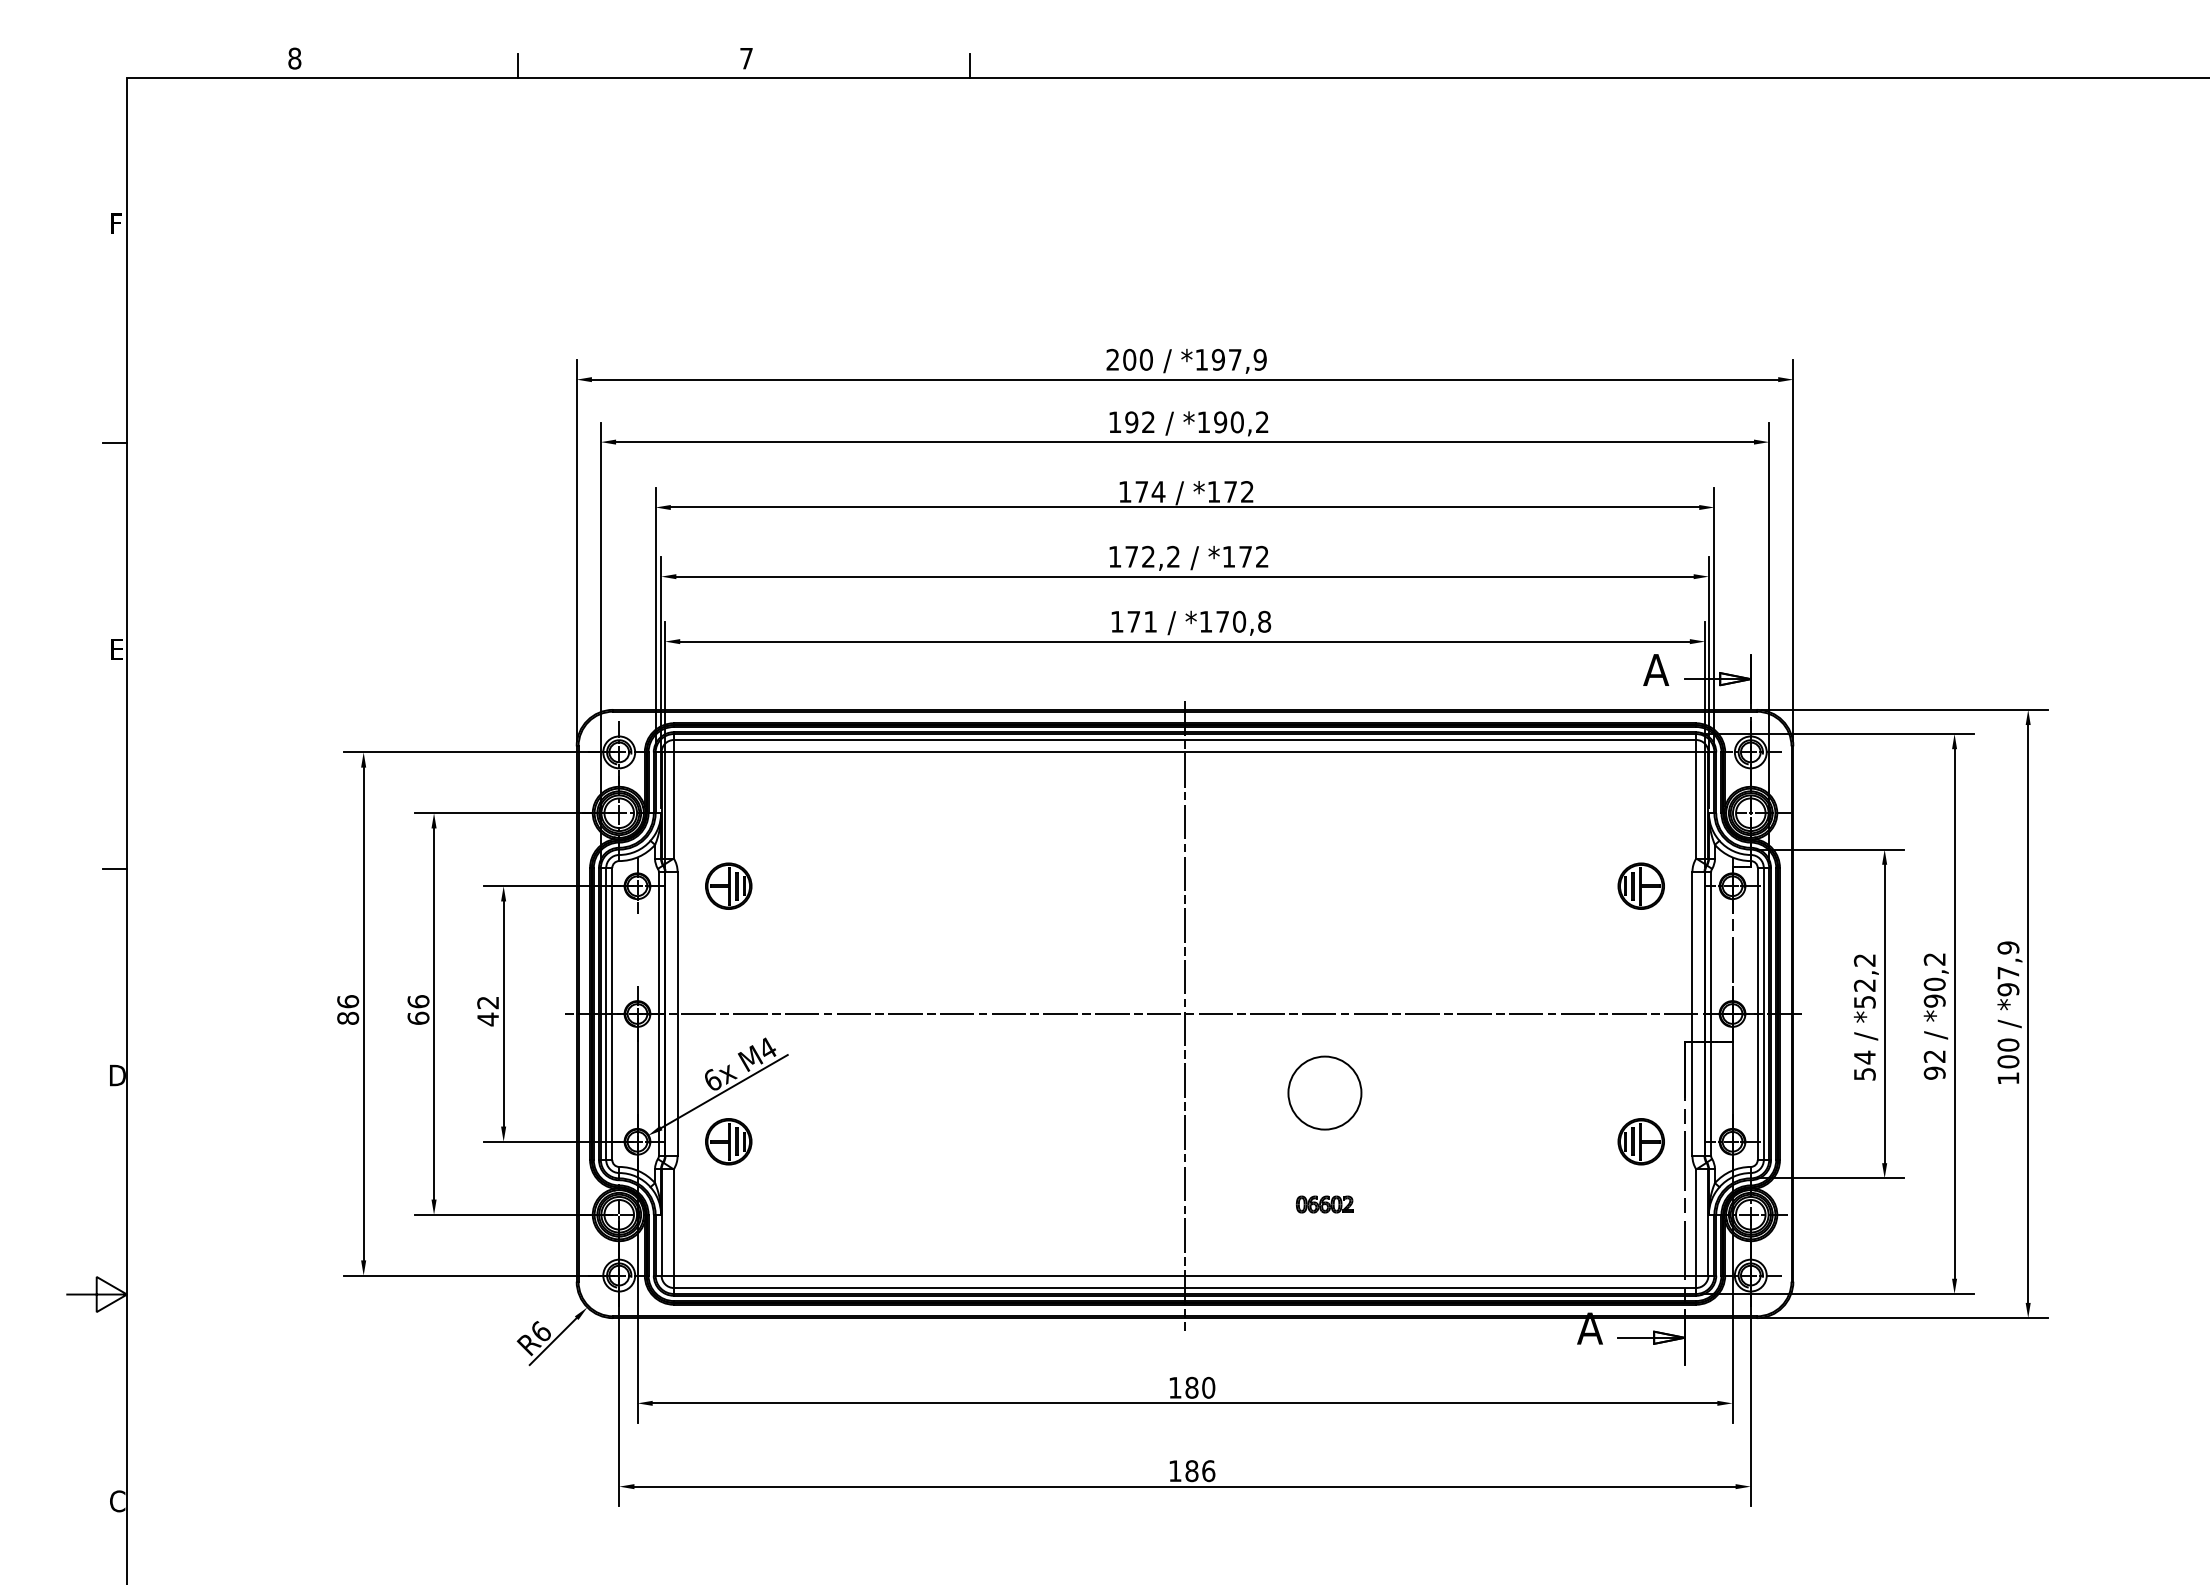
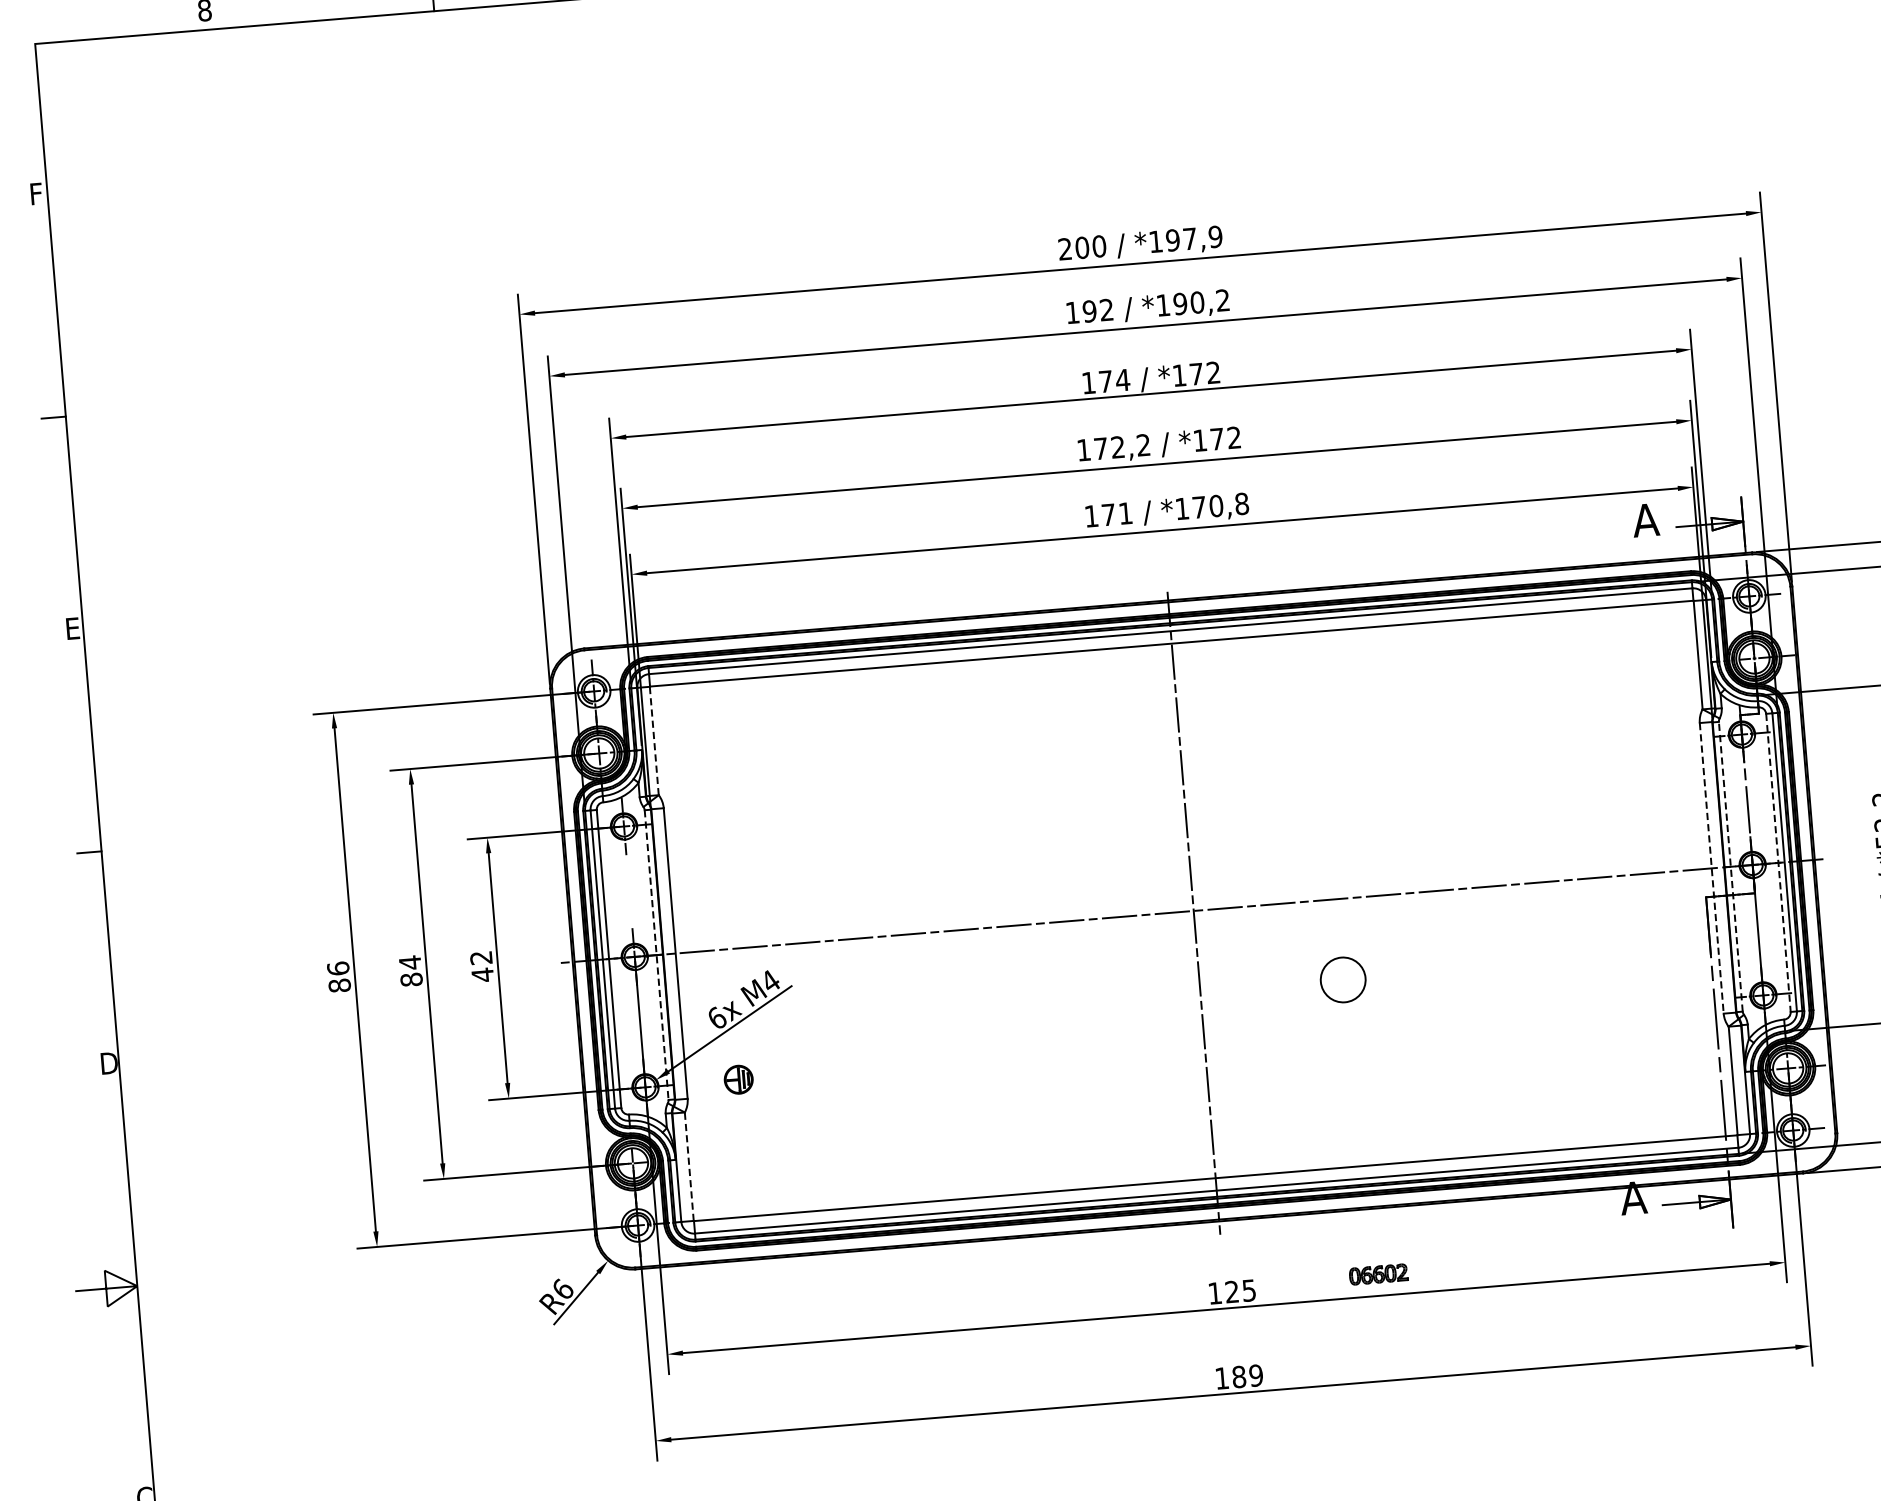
line: (673, 805) -> (654, 741), solid -> dashed
part: (728, 885) -> (716, 818), removed
part: (1640, 885) -> (1647, 741), removed
text: (418, 1009) -> (410, 970), 66 -> 84
line: (658, 1013) -> (656, 954), solid -> dashed
line: (1711, 1013) -> (1731, 866), solid -> dashed
line: (1692, 1014) -> (1711, 868), solid -> dashed
line: (1757, 1014) -> (1778, 863), solid -> dashed
circle: (1324, 1092) -> (1342, 979), size x0.6
part: (728, 1141) -> (738, 1079), size x0.6
part: (1640, 1141) -> (1669, 1002), removed
part: (1324, 1204) -> (1378, 1274), moved
line: (673, 1222) -> (689, 1166), solid -> dashed
text: (1200, 1387) -> (1240, 1290), 180 -> 125
text: (1208, 1471) -> (1256, 1376), 186 -> 189

